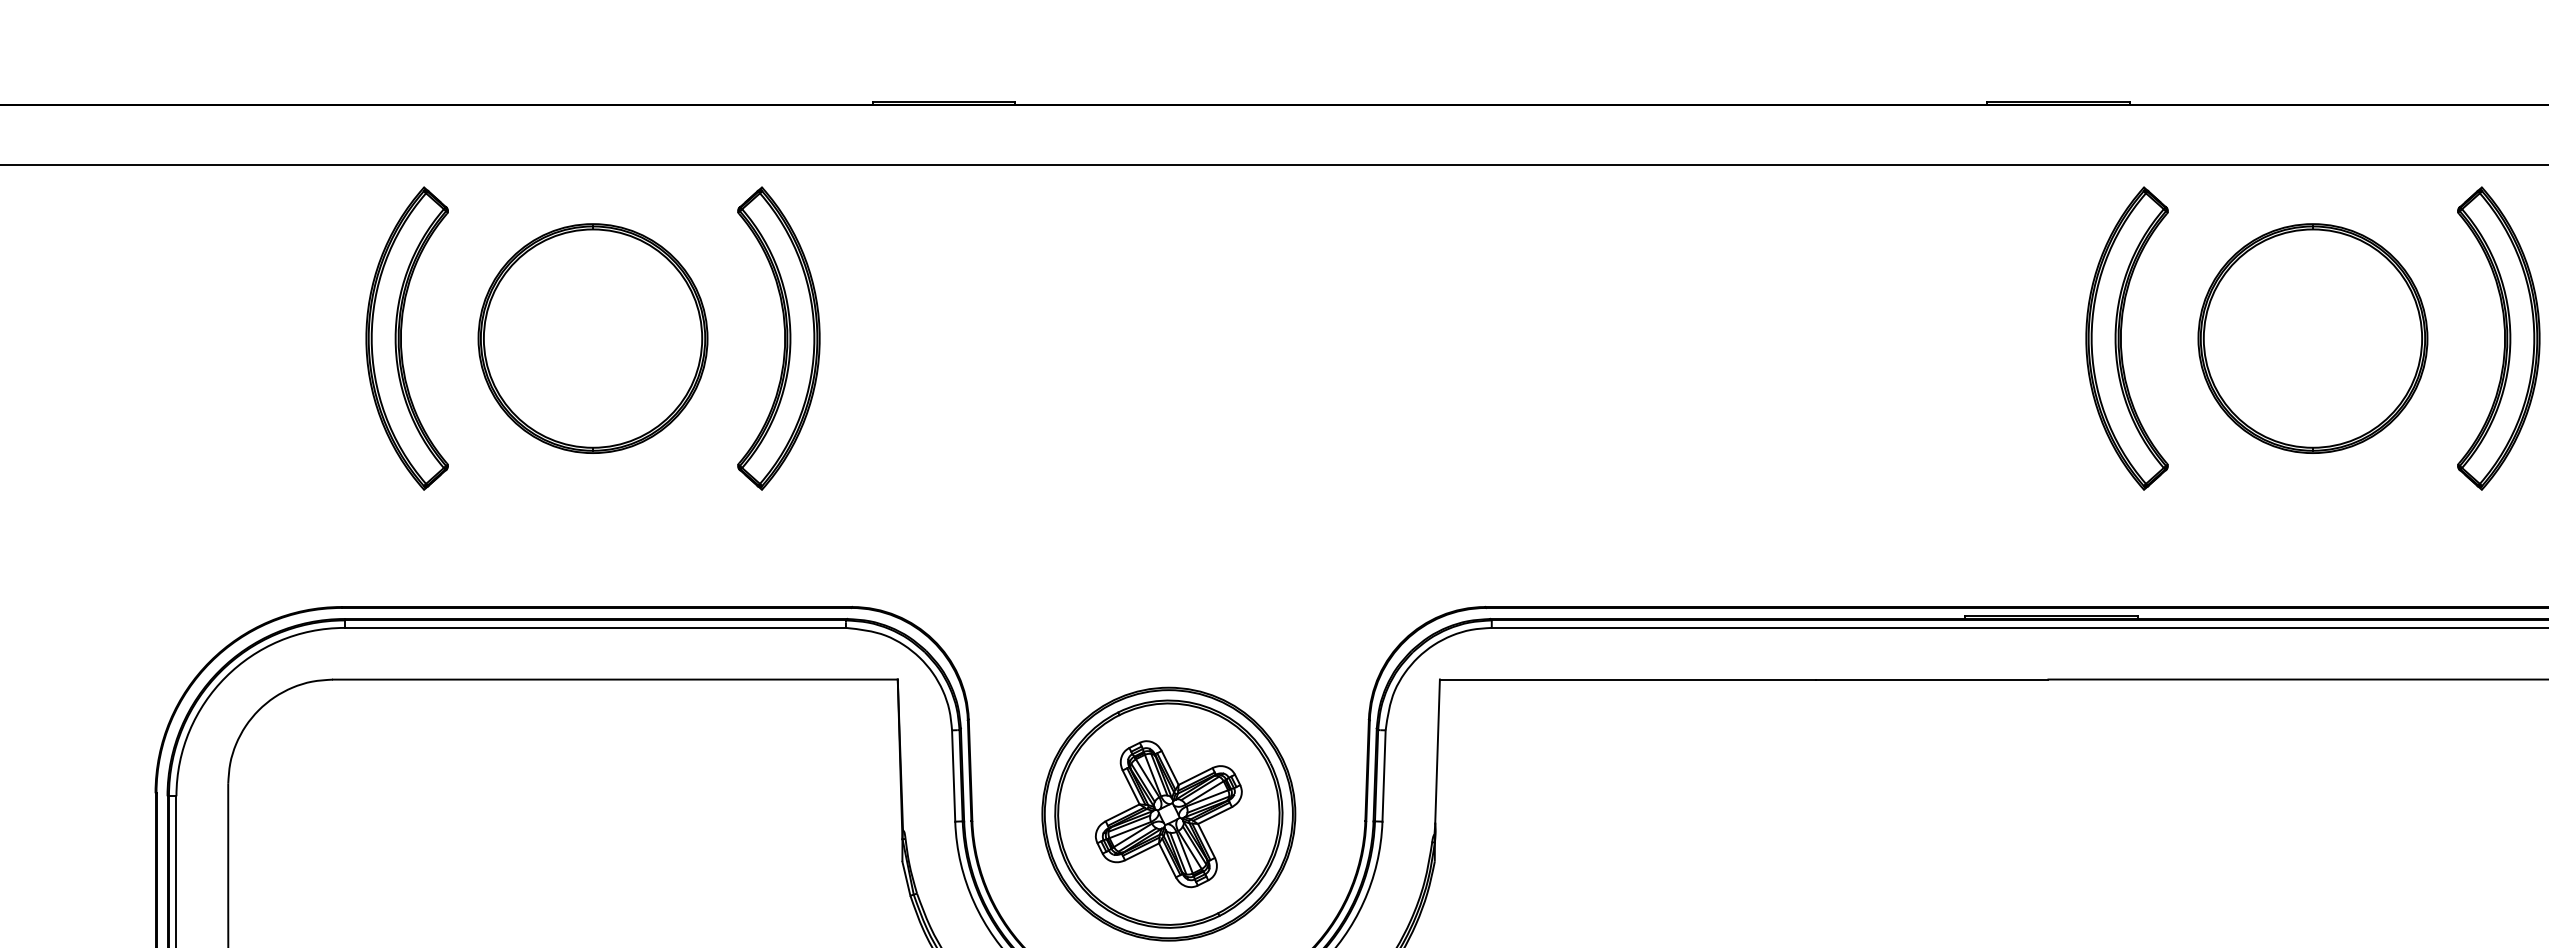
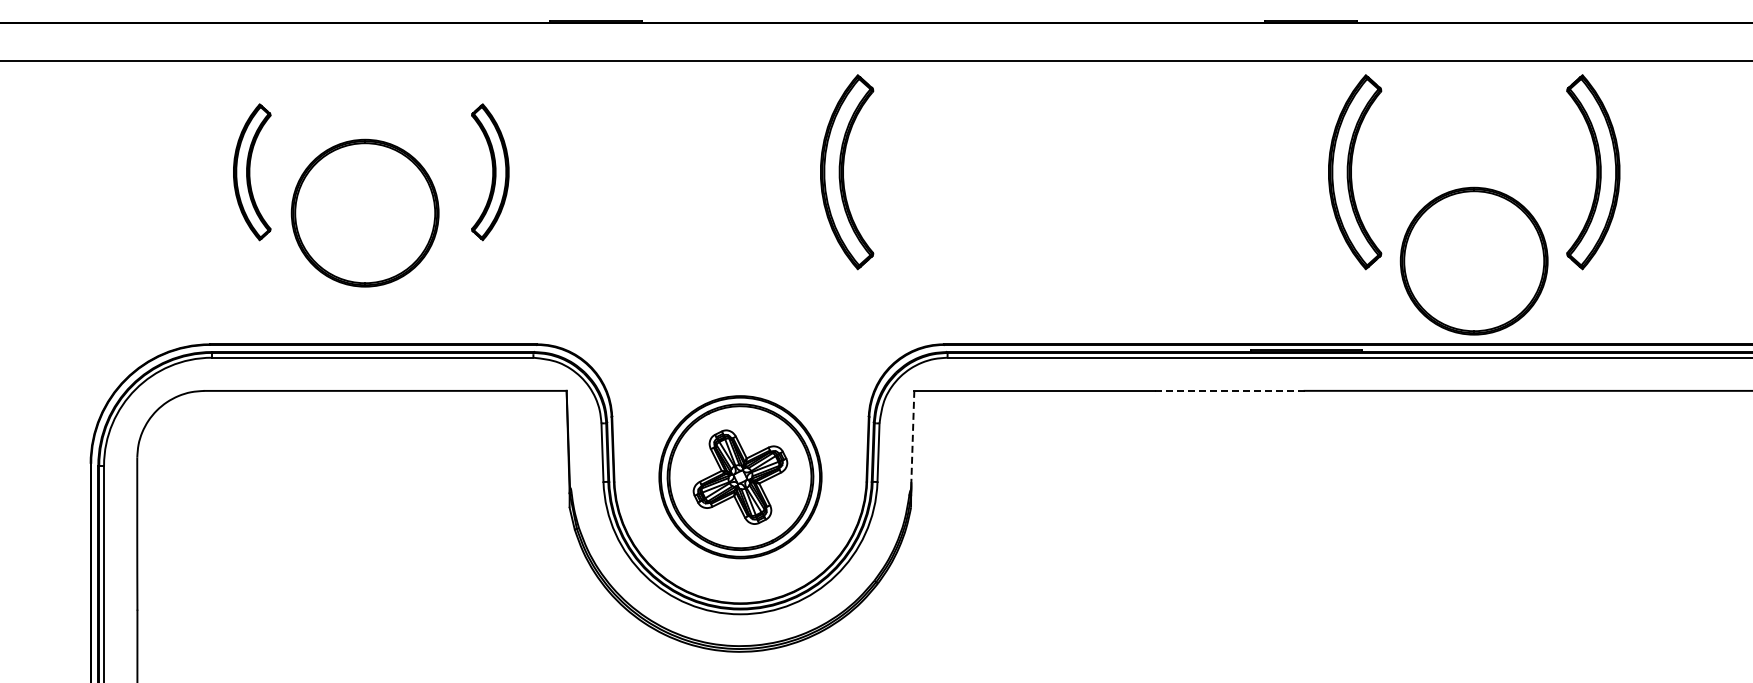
part: (591, 337) -> (364, 212), moved
part: (2311, 337) -> (1473, 260), moved
part: (407, 339) -> (252, 172), size x0.7
part: (779, 339) -> (490, 172), size x0.7
part: (1335, 339) -> (847, 172), added
line: (1931, 678) -> (1229, 390), solid -> dashed
line: (1437, 752) -> (912, 437), solid -> dashed

